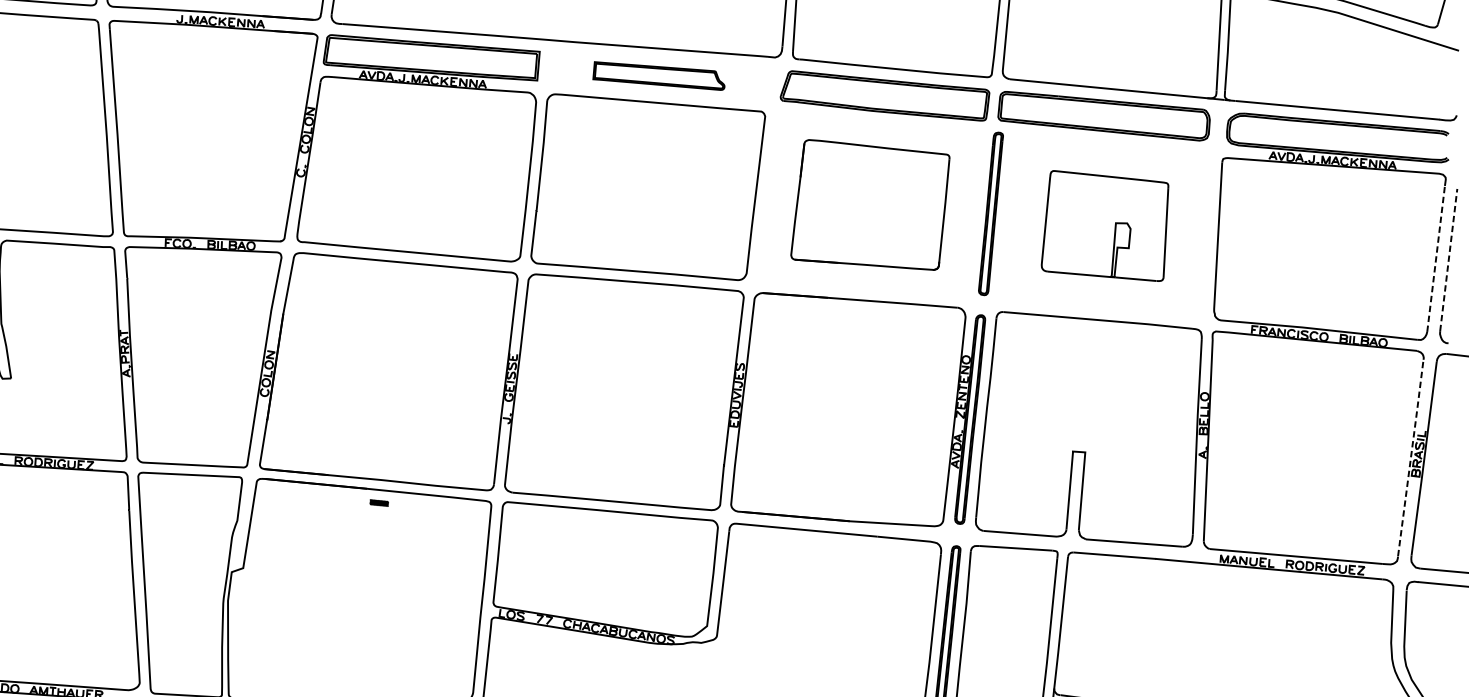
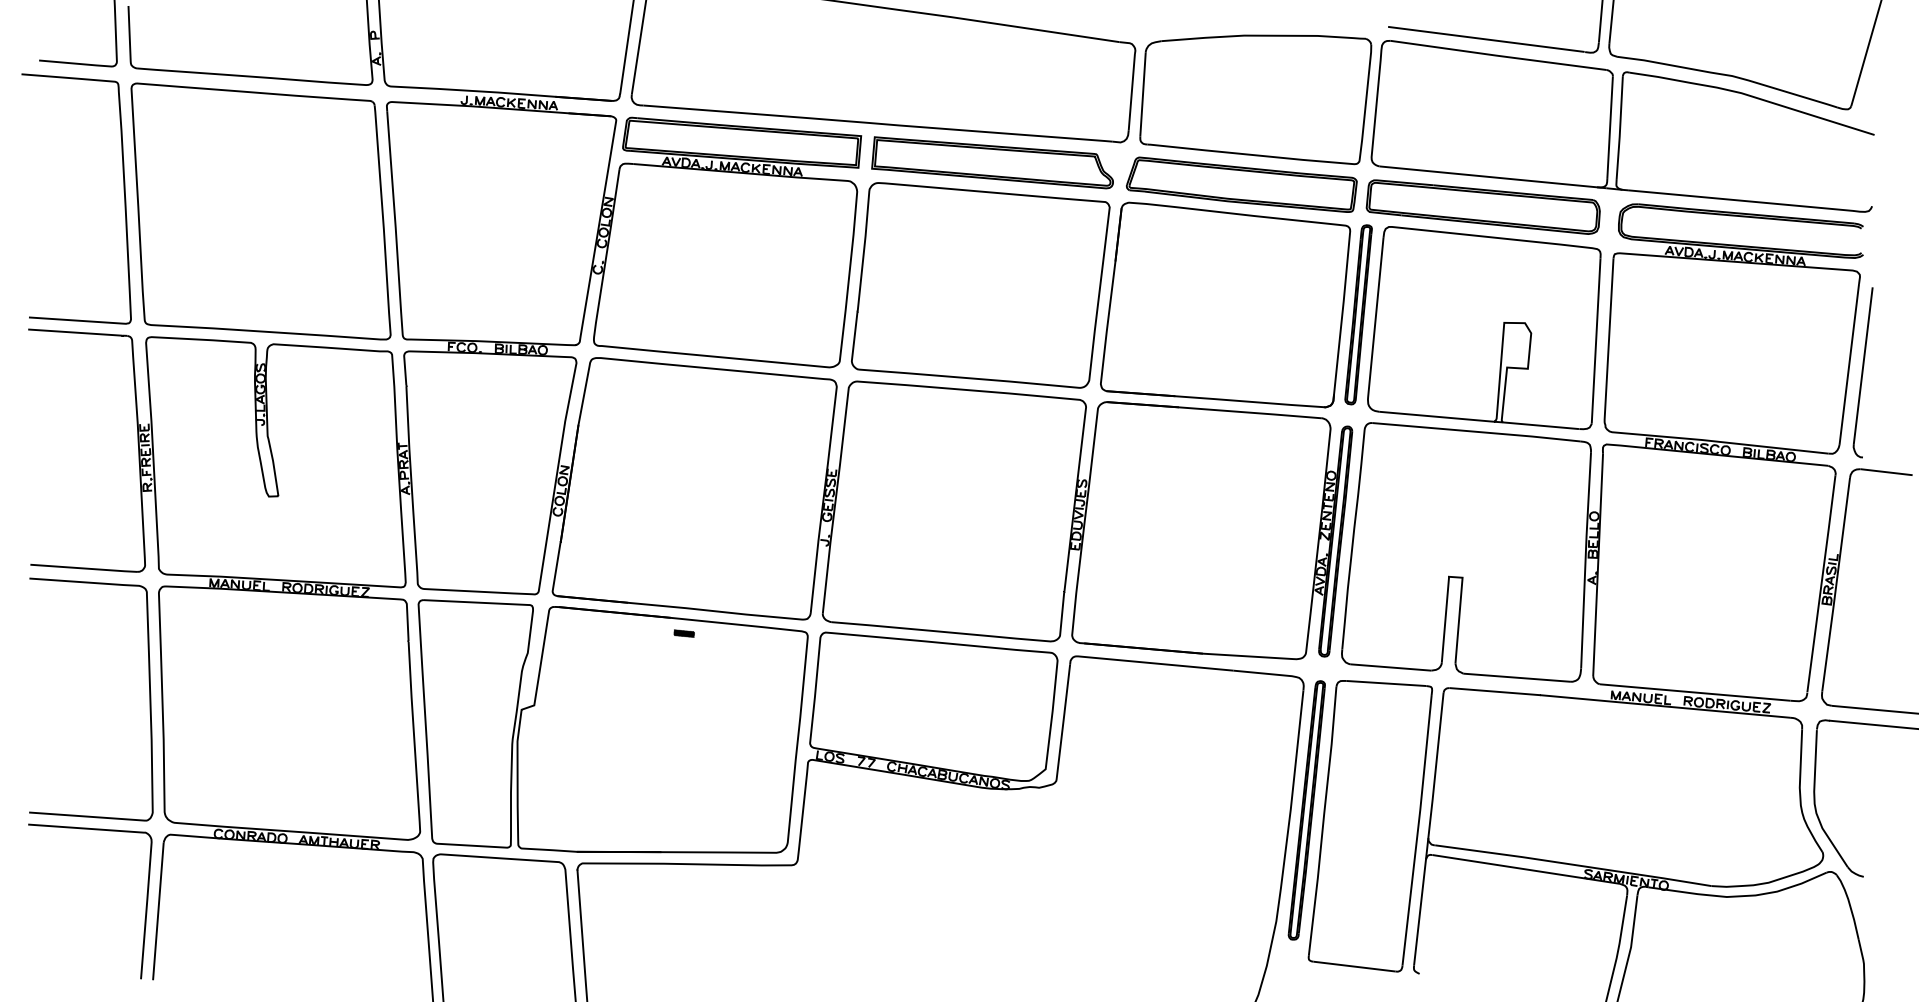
part: (658, 75) -> (992, 162), size x1.67
part: (870, 204) -> (1225, 304), size x1.43
part: (1105, 226) -> (1484, 328), size x1.67
line: (1436, 258) -> (1849, 363), dashed -> solid
line: (1448, 259) -> (1863, 365), dashed -> solid
line: (1410, 457) -> (1821, 583), dashed -> solid

